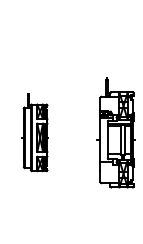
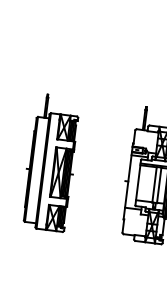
part: (34, 132) -> (50, 162), size x1.43

